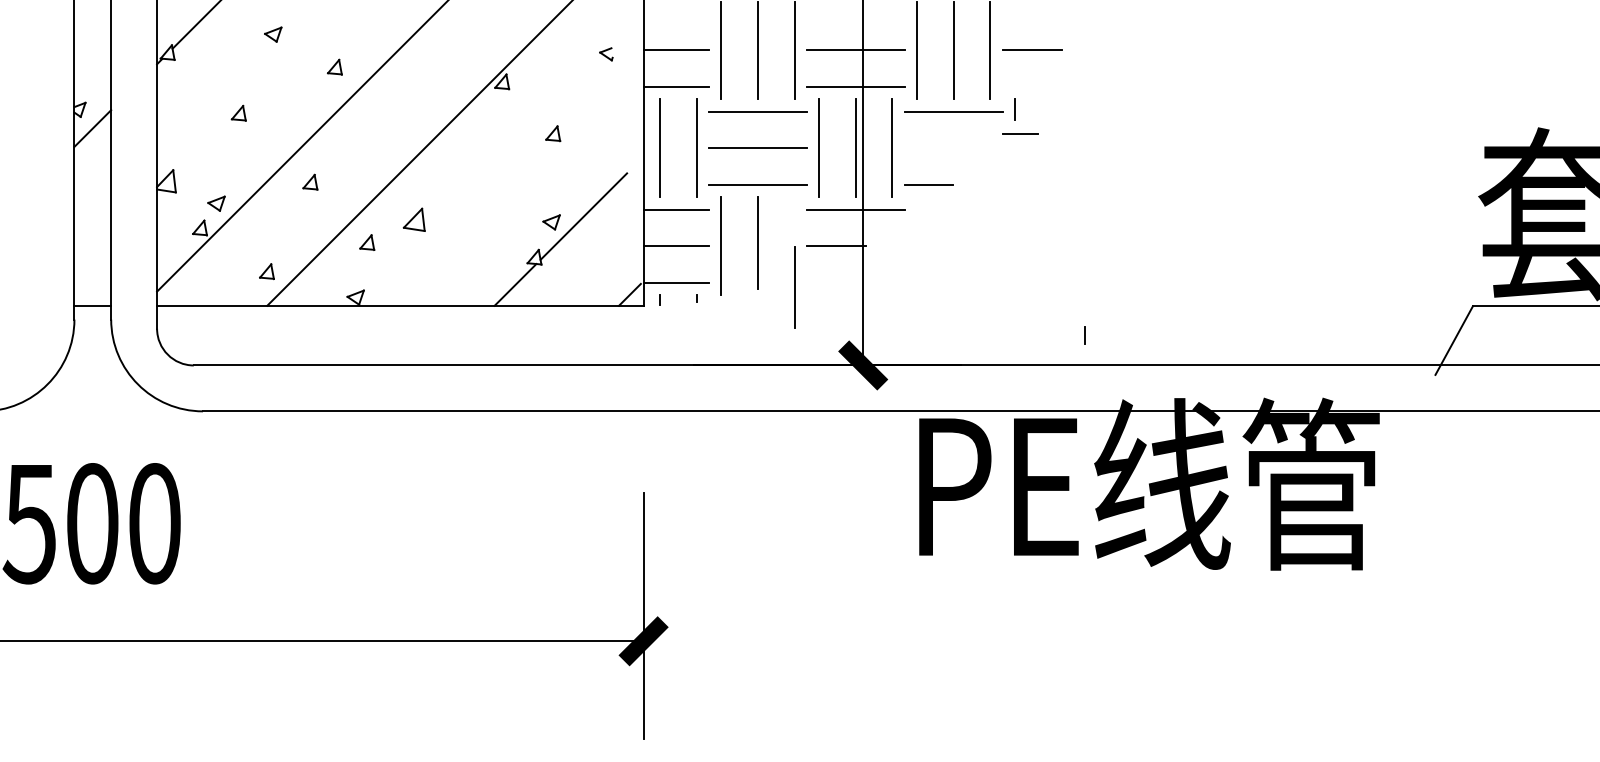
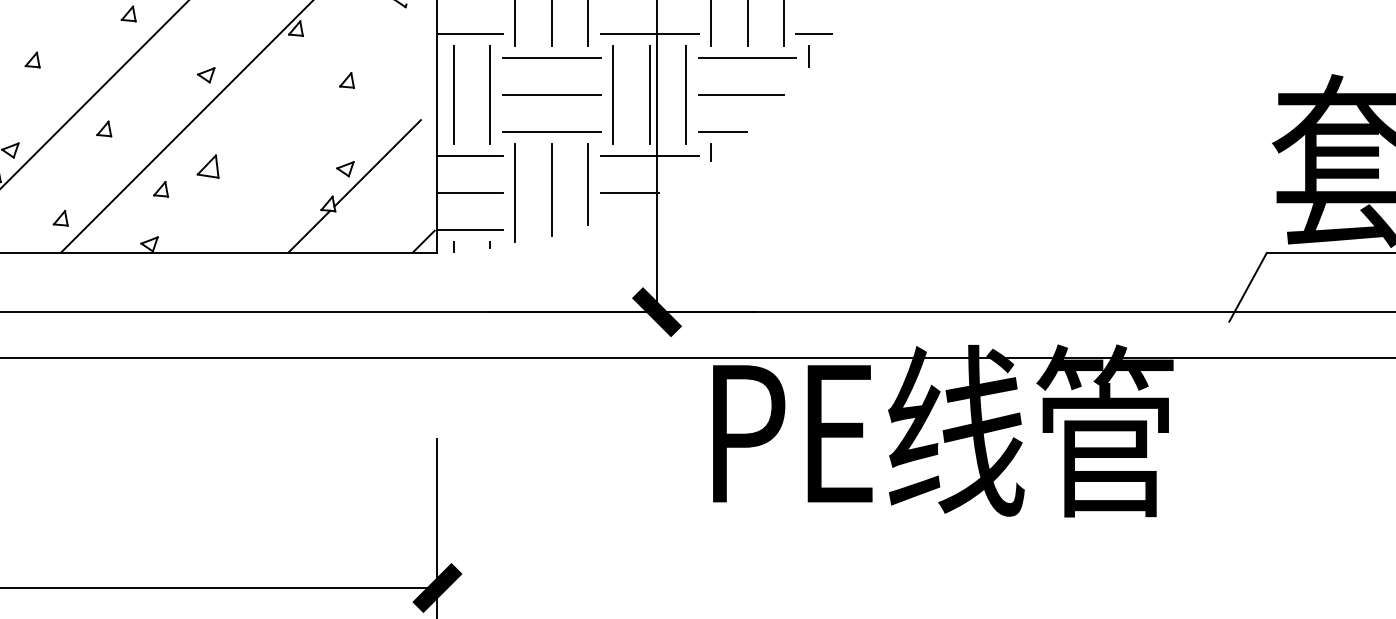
part: (412, 128) -> (206, 75), added
line: (1020, 133) -> (814, 33), moved
line: (947, 148) -> (741, 95), added
line: (794, 287) -> (588, 184), moved
line: (1084, 335) -> (710, 152), moved

